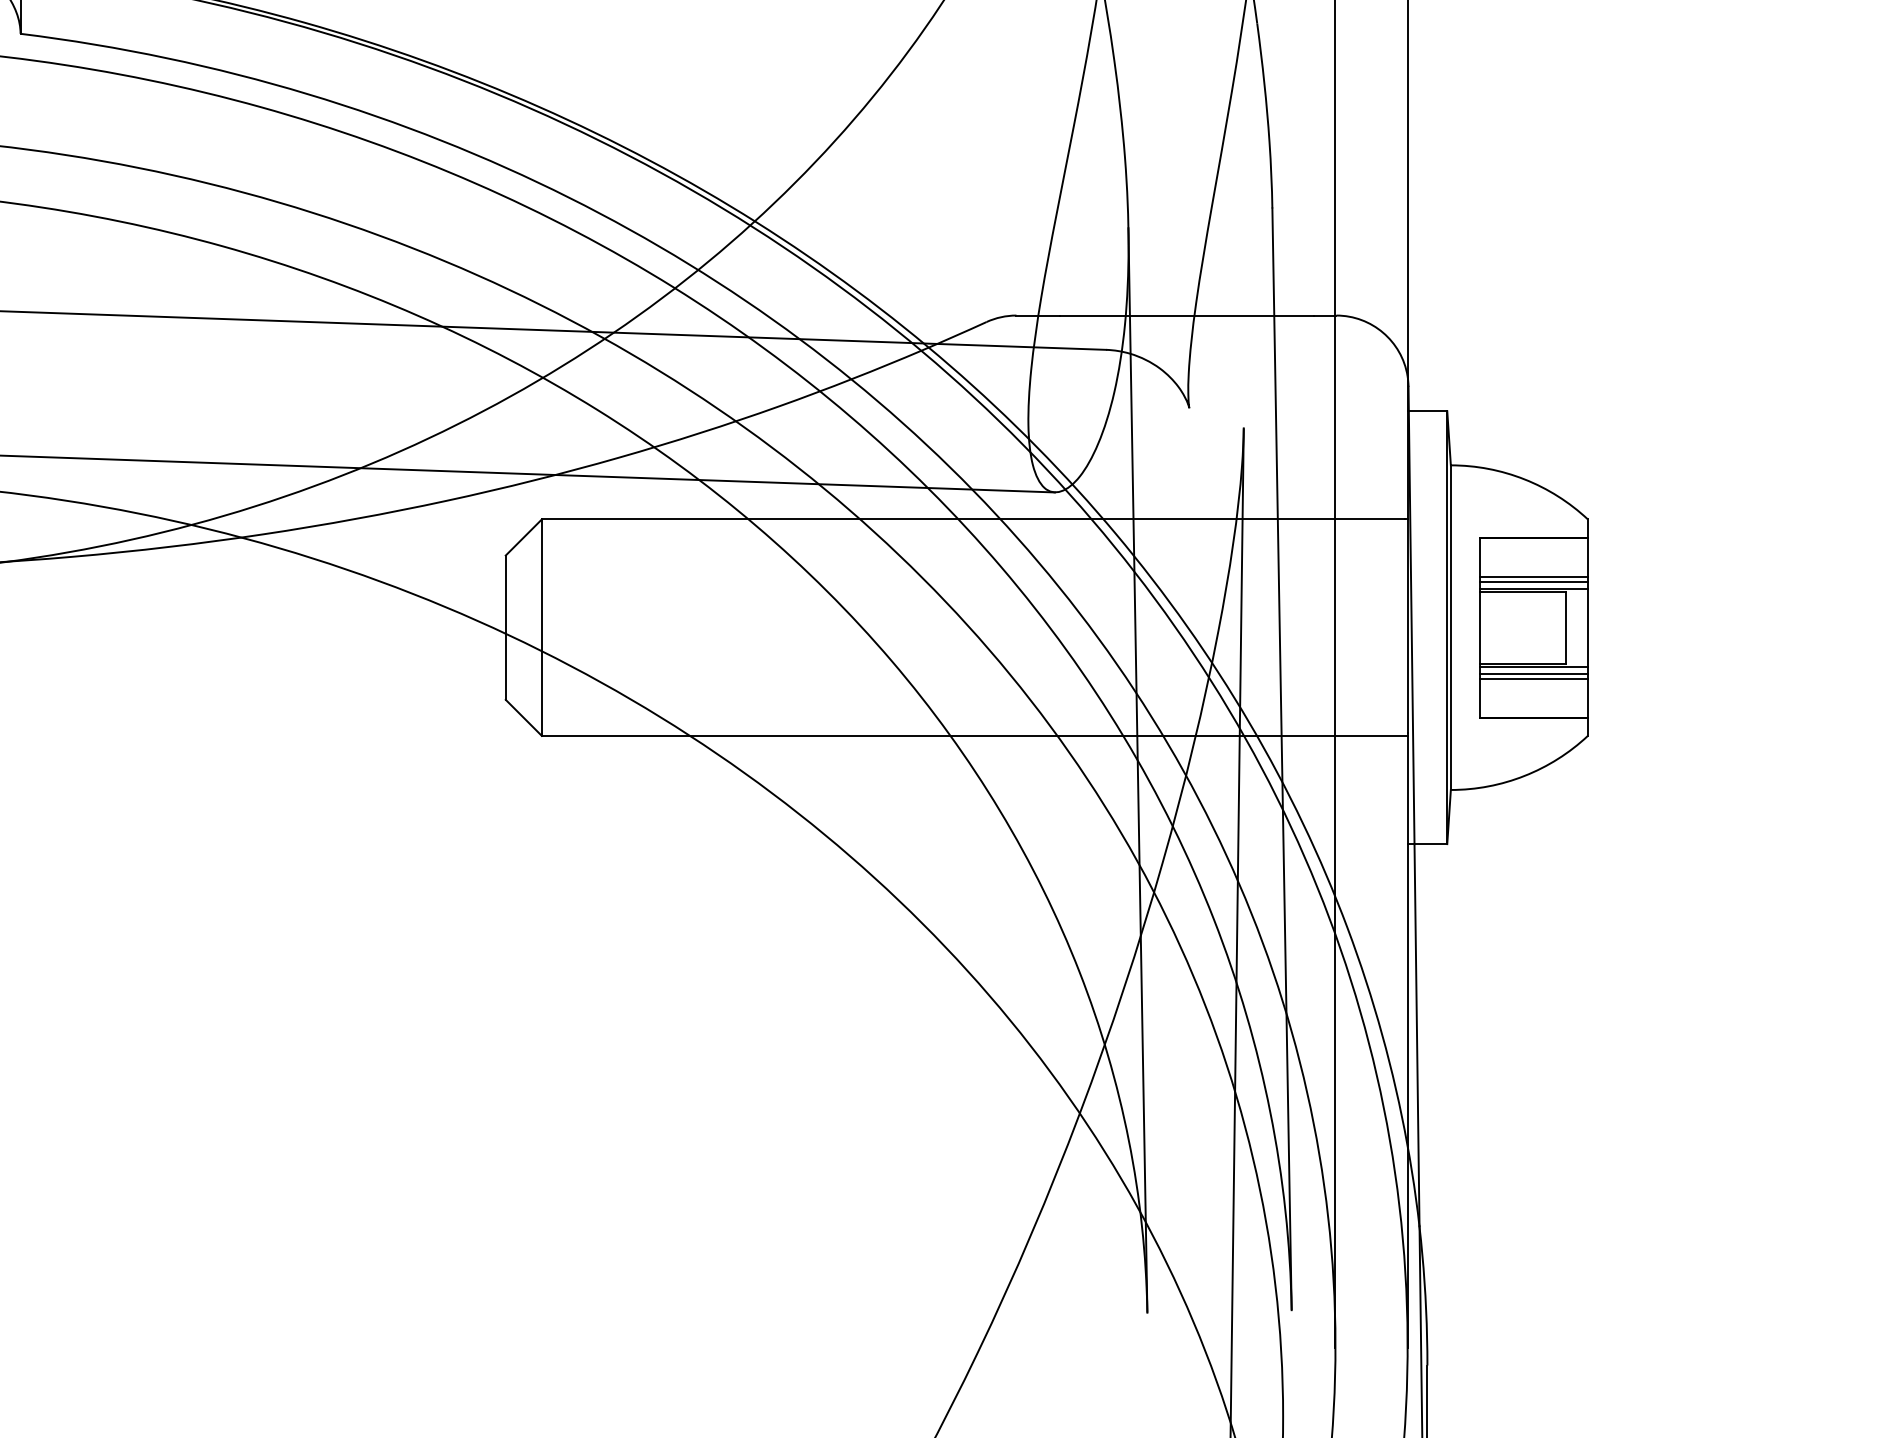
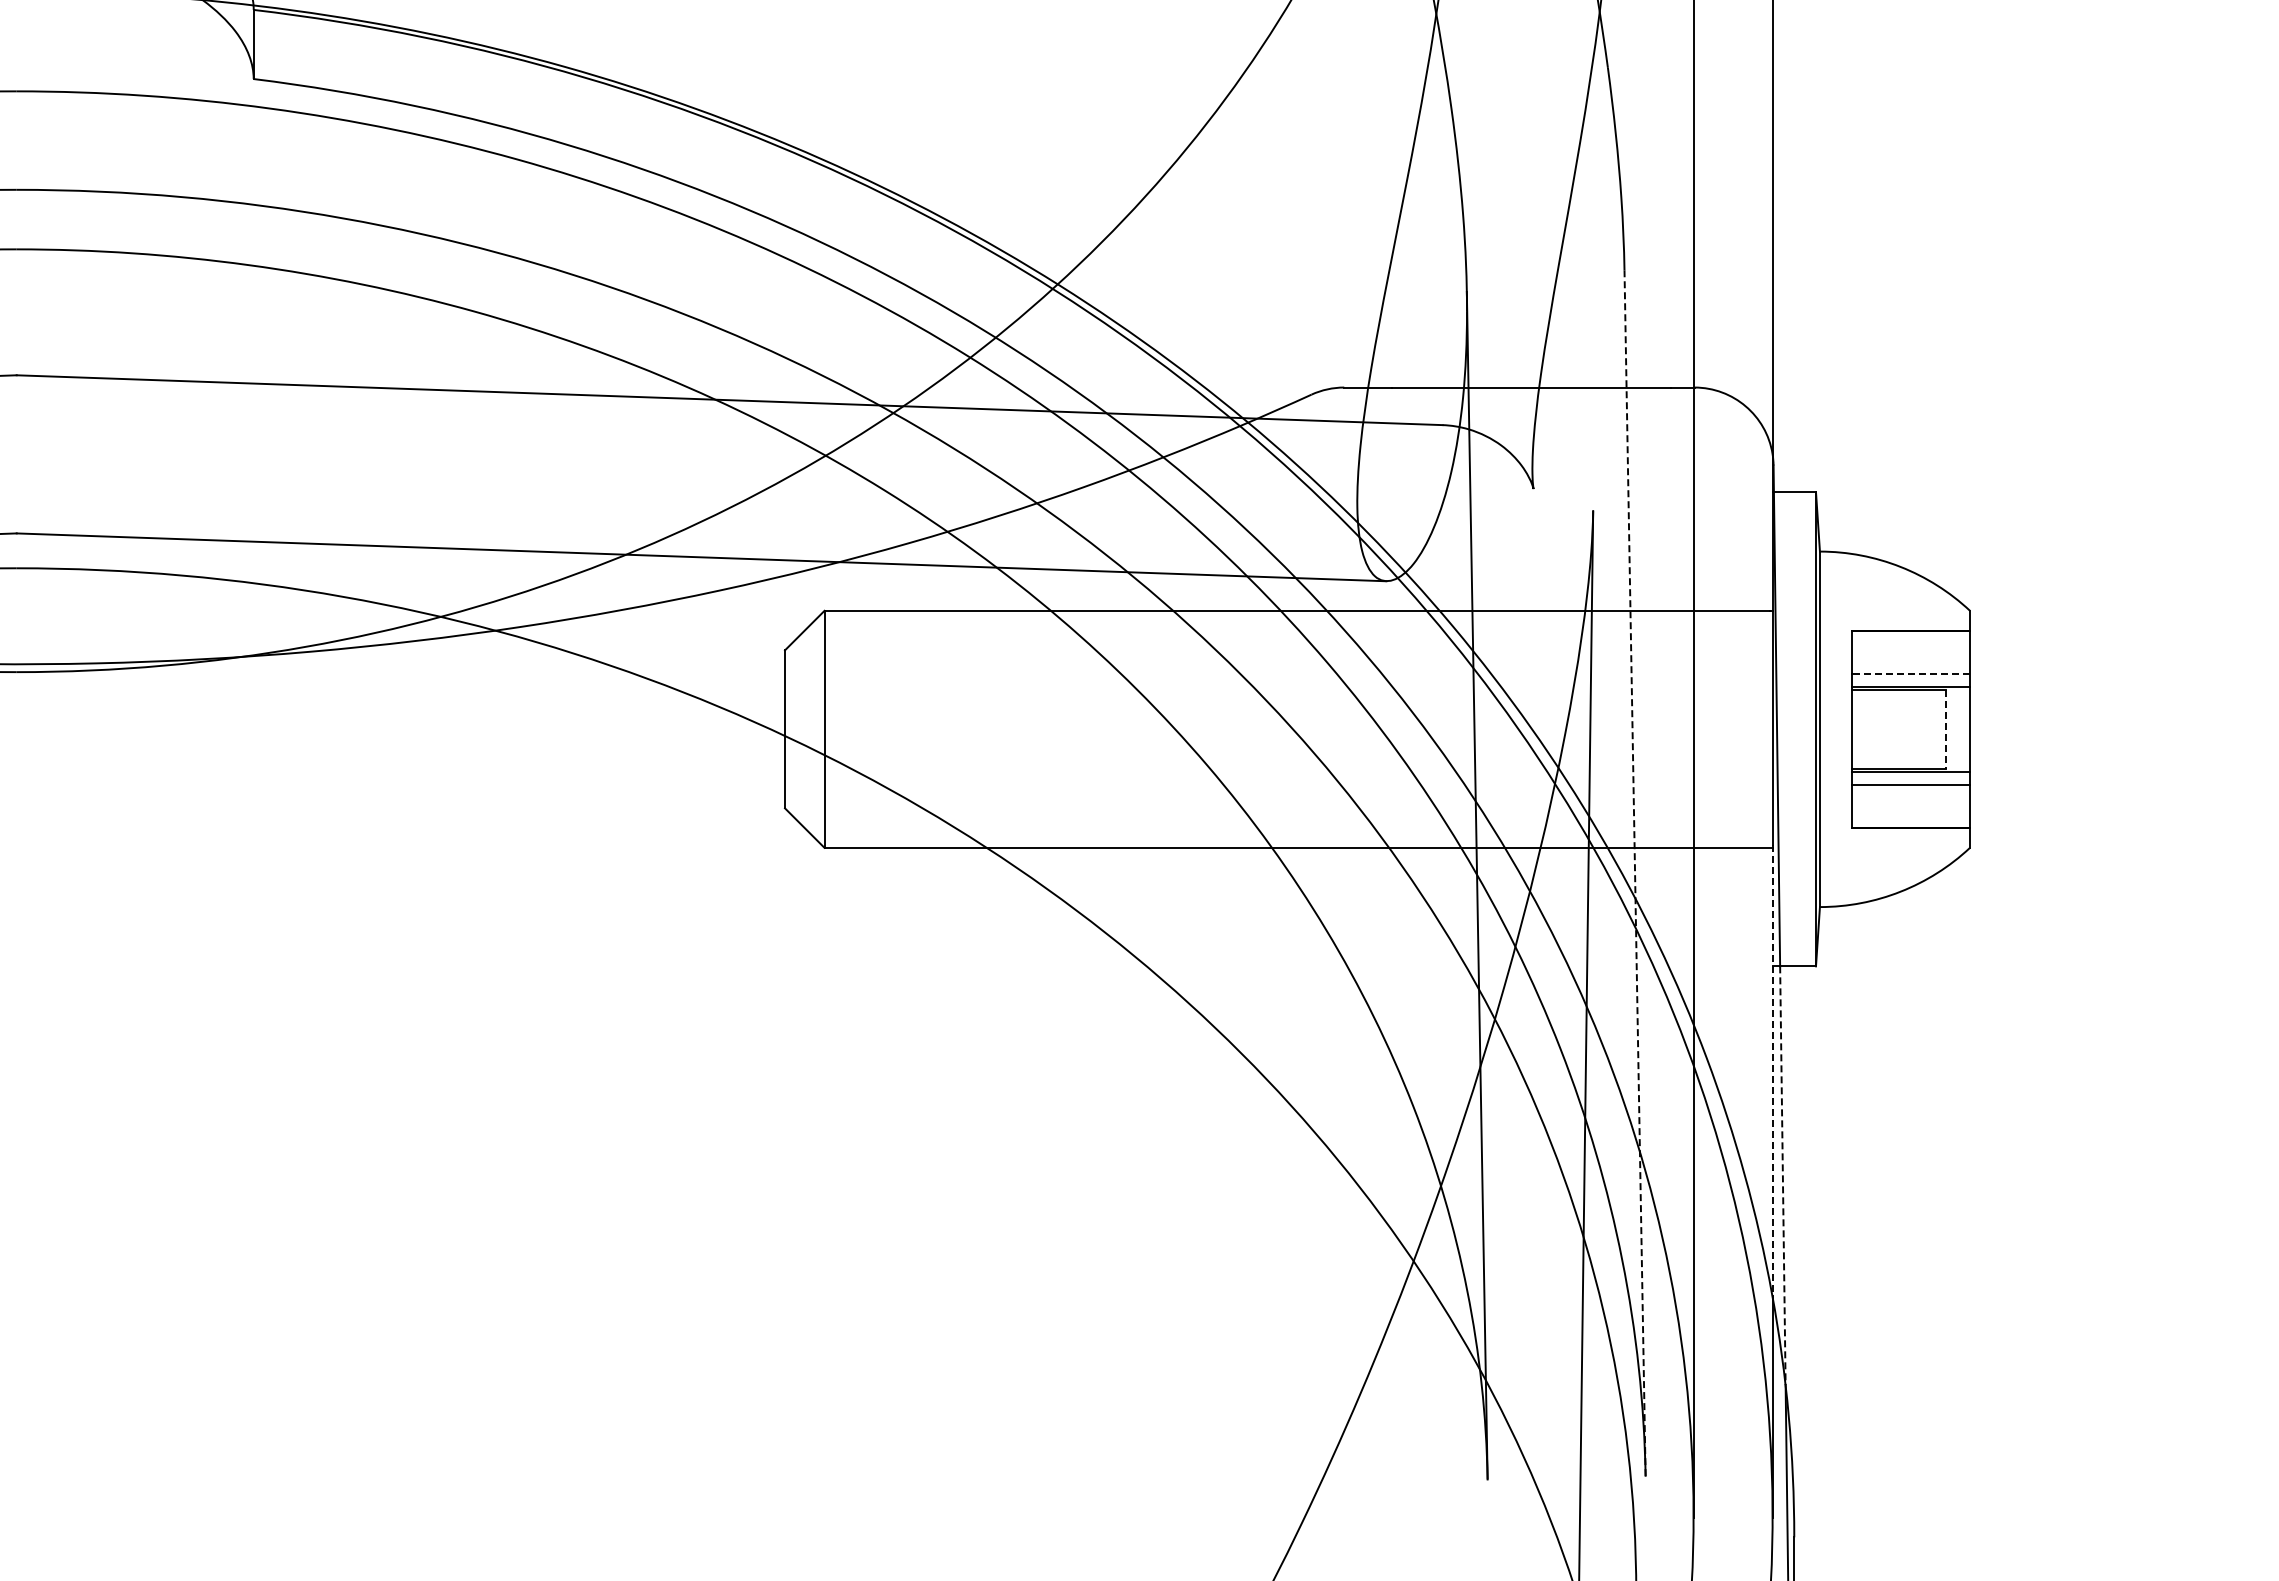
line: (1533, 576) -> (1910, 673), solid -> dashed
line: (1533, 581) -> (1910, 678), removed
line: (1565, 627) -> (1945, 729), solid -> dashed
line: (1533, 673) -> (1910, 779), removed
line: (1282, 759) -> (1635, 873), solid -> dashed
line: (1407, 939) -> (1772, 1070), solid -> dashed
line: (1416, 1036) -> (1782, 1176), solid -> dashed

